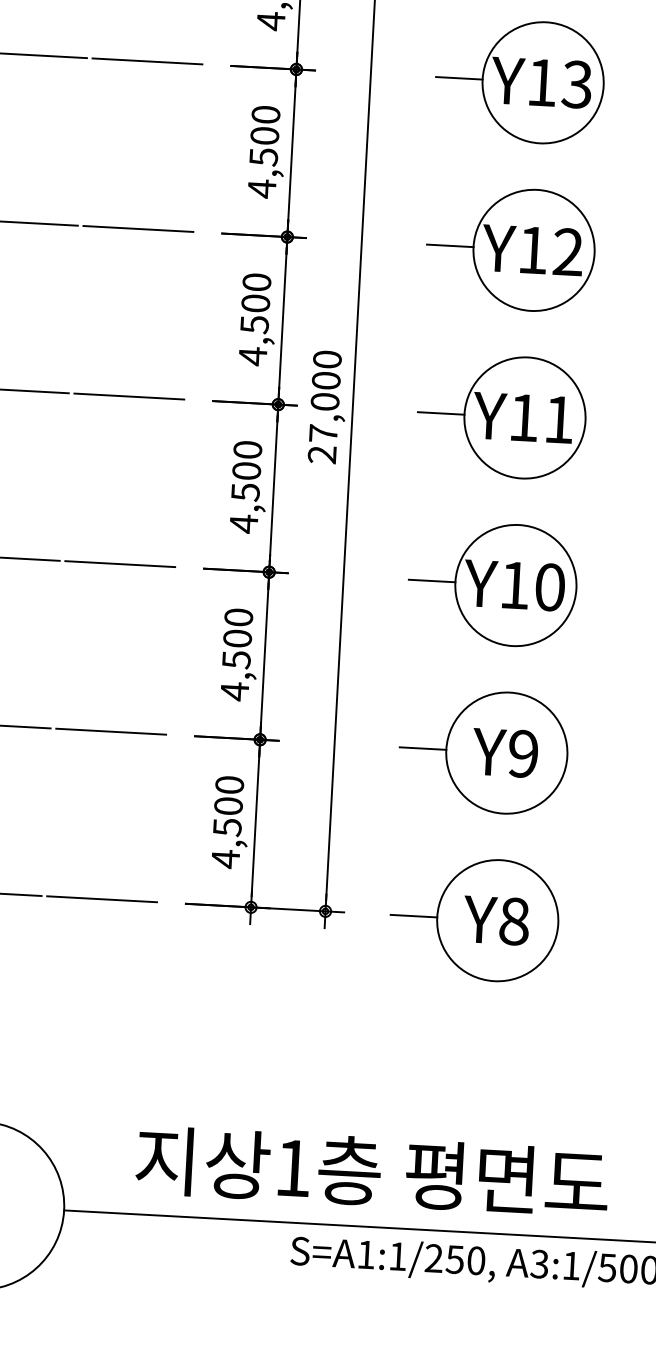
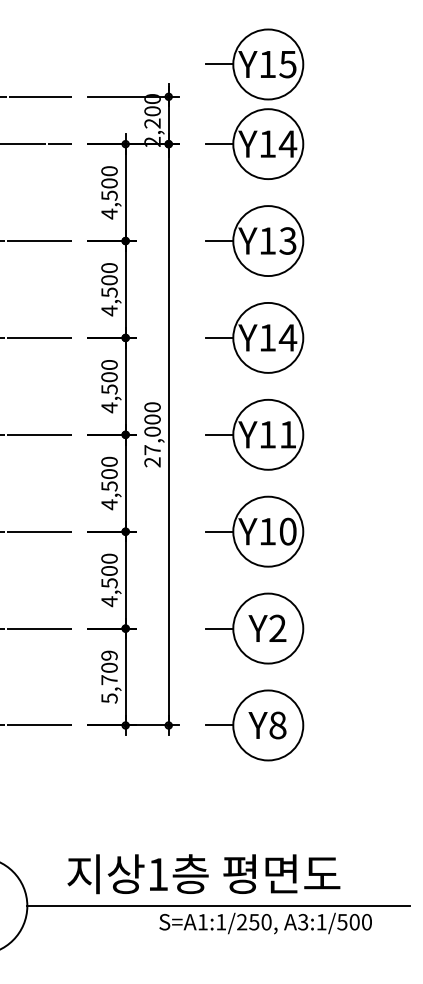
text: (567, 251) -> (287, 337), Y12 -> Y14
text: (522, 753) -> (277, 628), Y9 -> Y2
text: (227, 822) -> (109, 677), 4,500 -> 5,709

